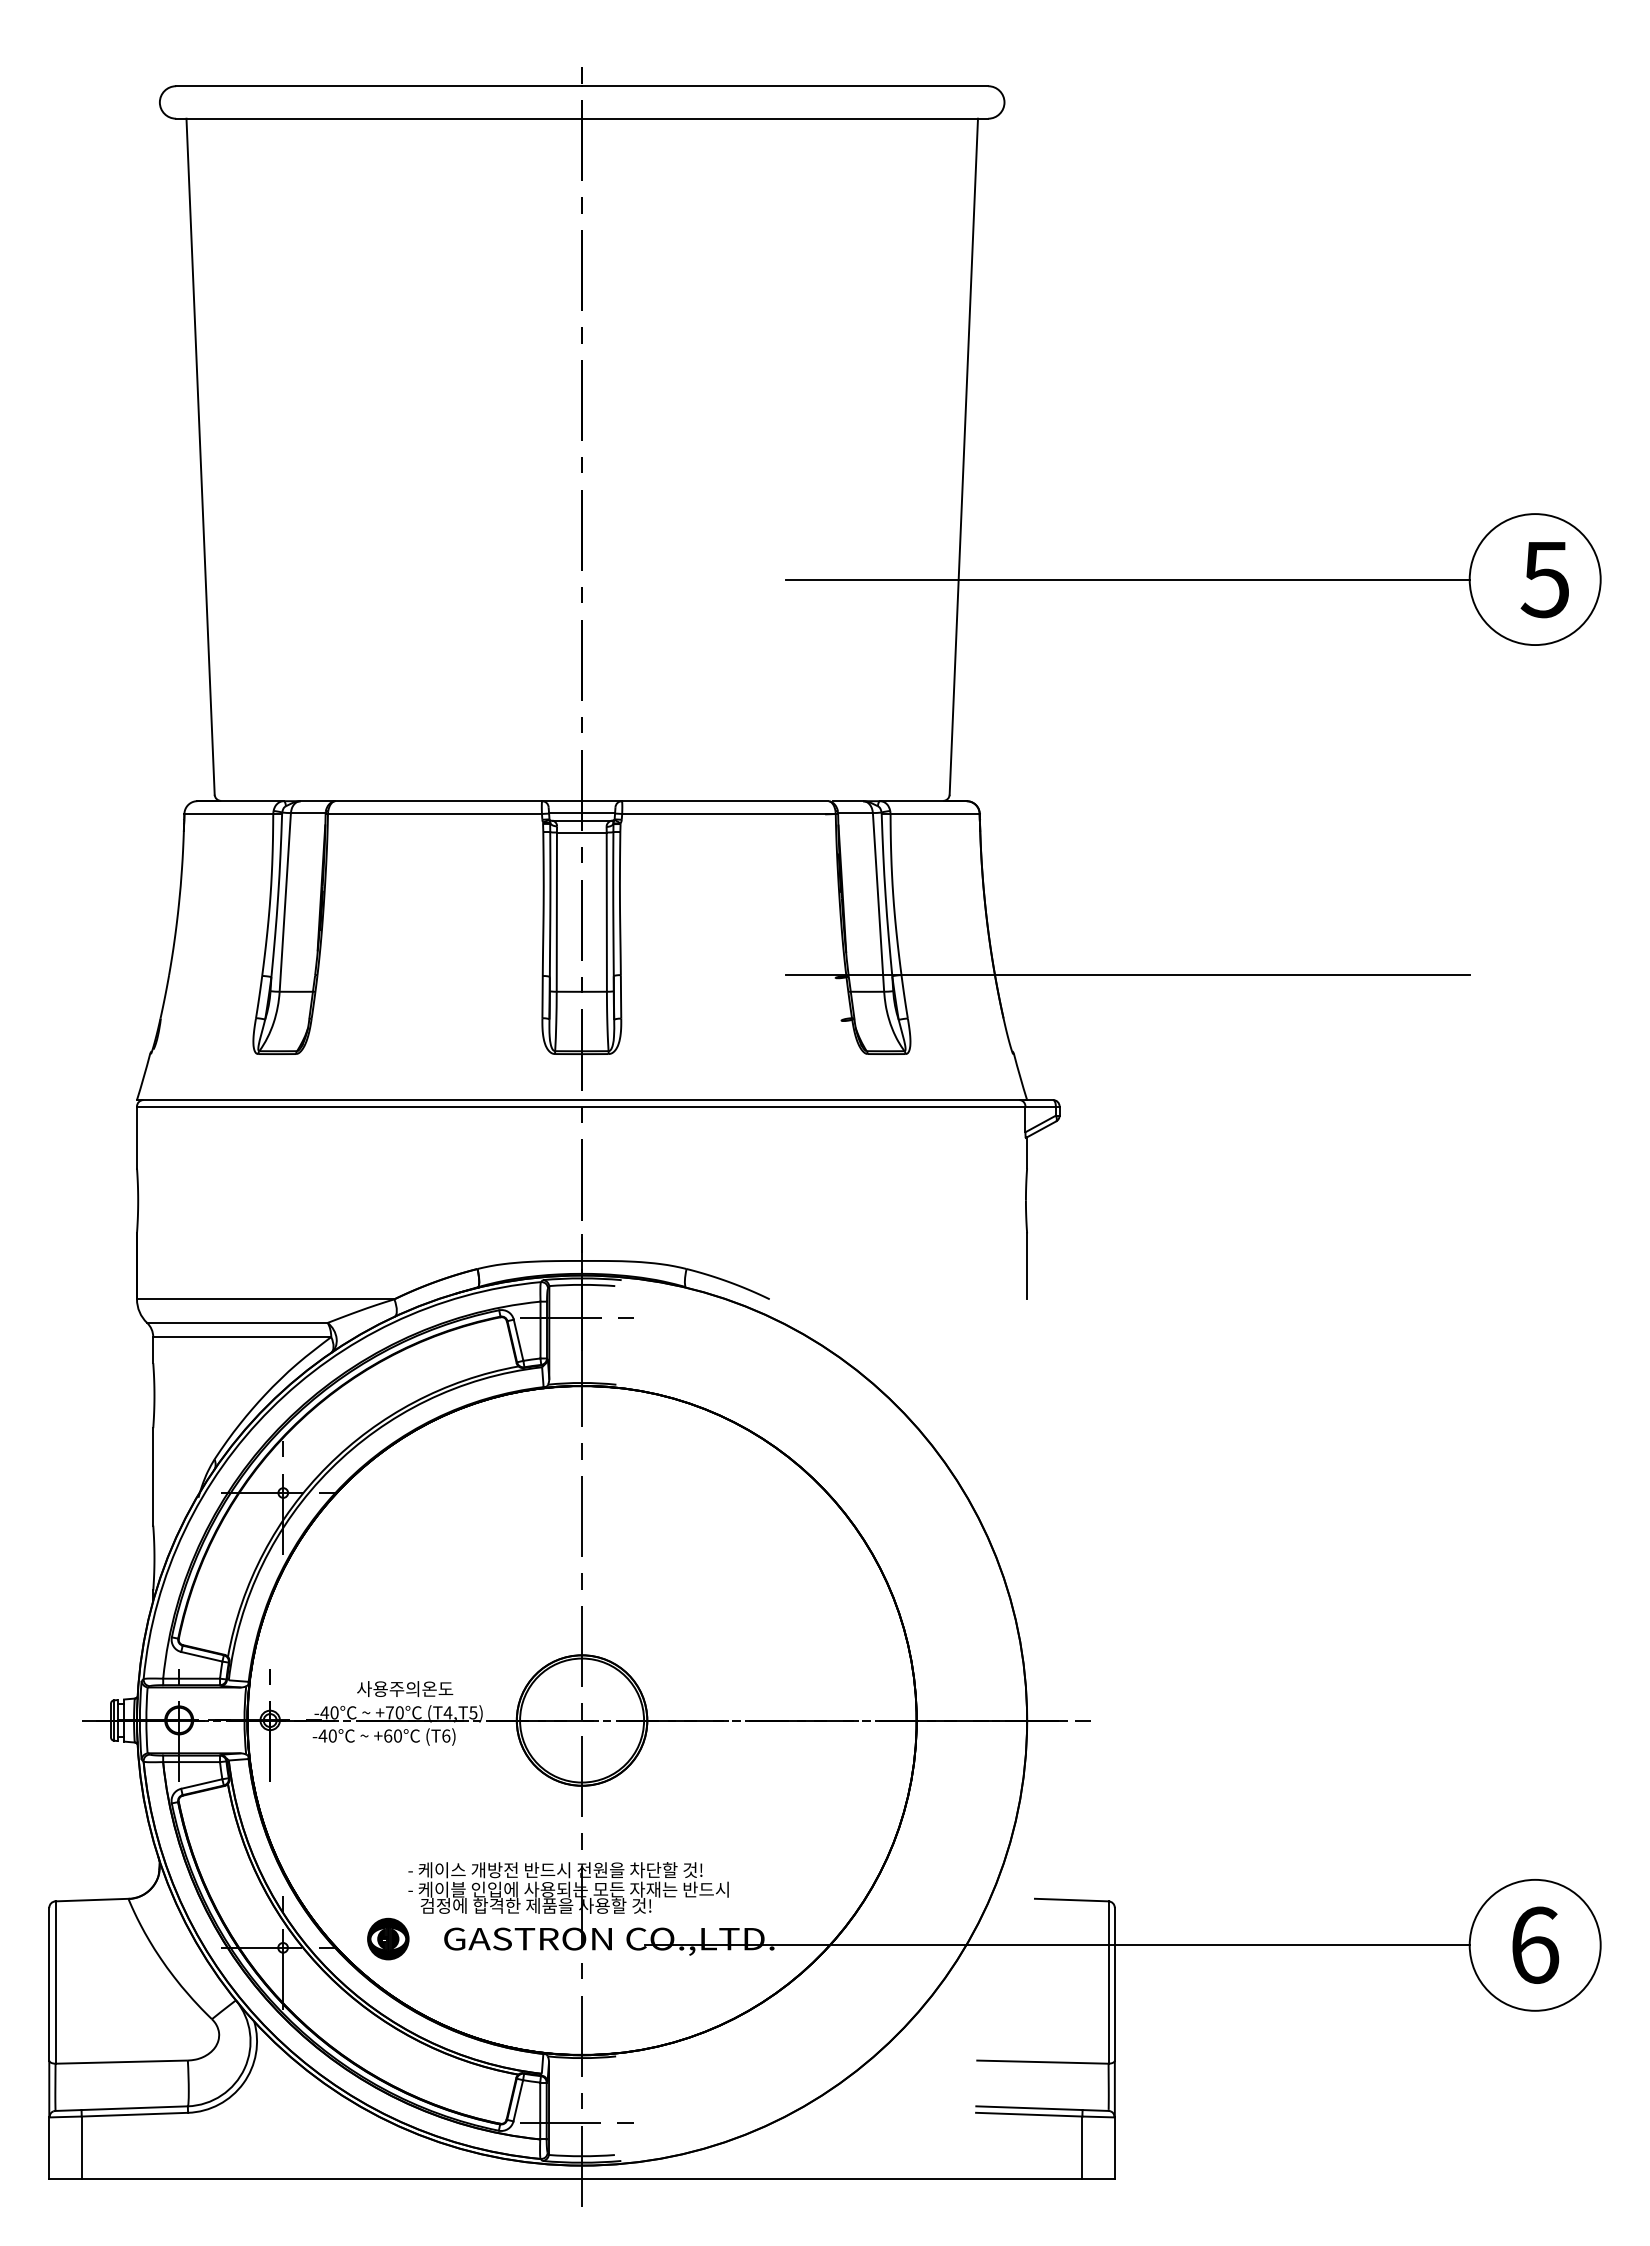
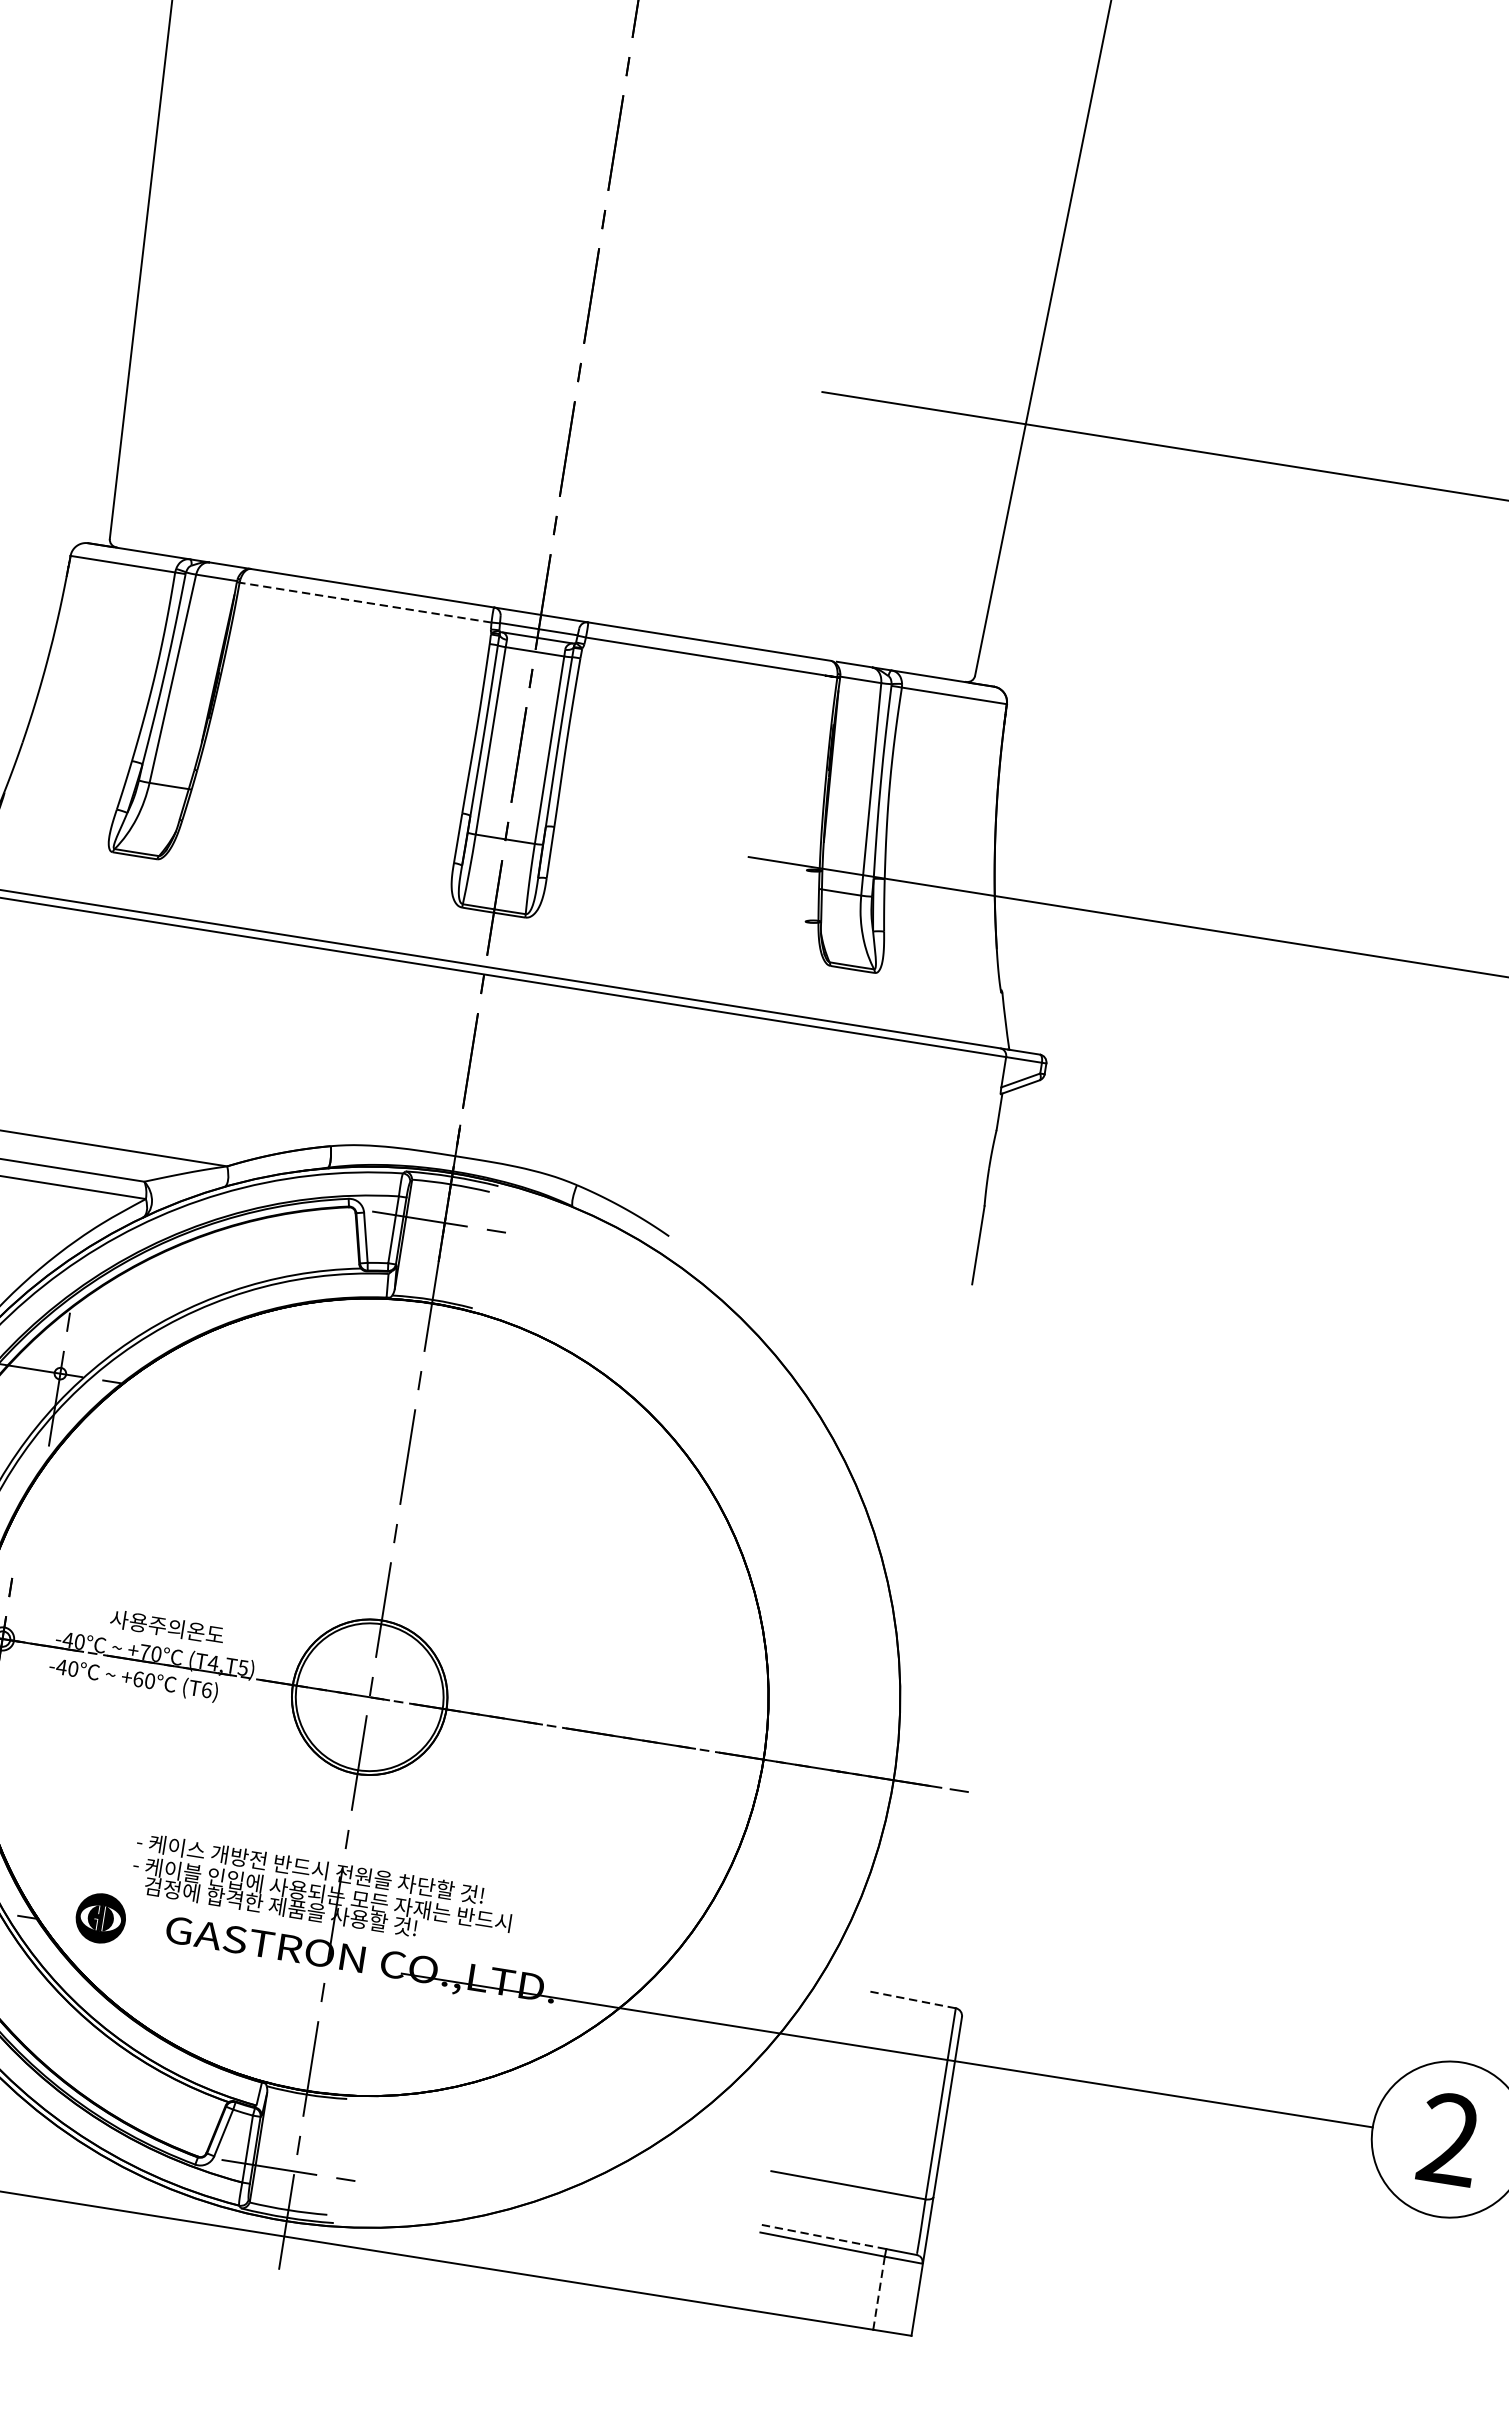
line: (434, 814) -> (364, 603), solid -> dashed
line: (1071, 1900) -> (912, 2000), solid -> dashed
text: (1535, 1944) -> (1450, 2138), 6 -> 2
line: (1029, 2108) -> (824, 2237), solid -> dashed
line: (1082, 2147) -> (879, 2293), solid -> dashed

